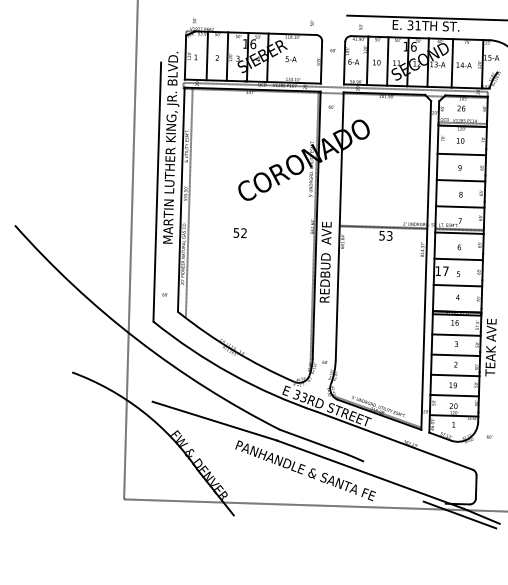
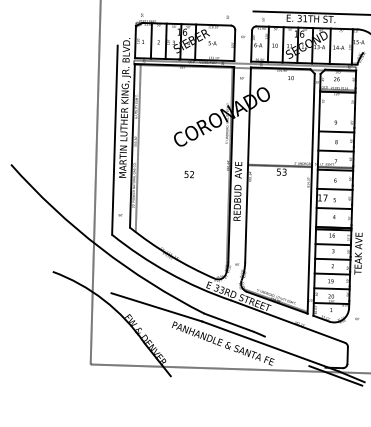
text: (460, 140) -> (290, 77), moved
line: (461, 154) -> (336, 112), removed
text: (239, 233) -> (188, 174), moved

